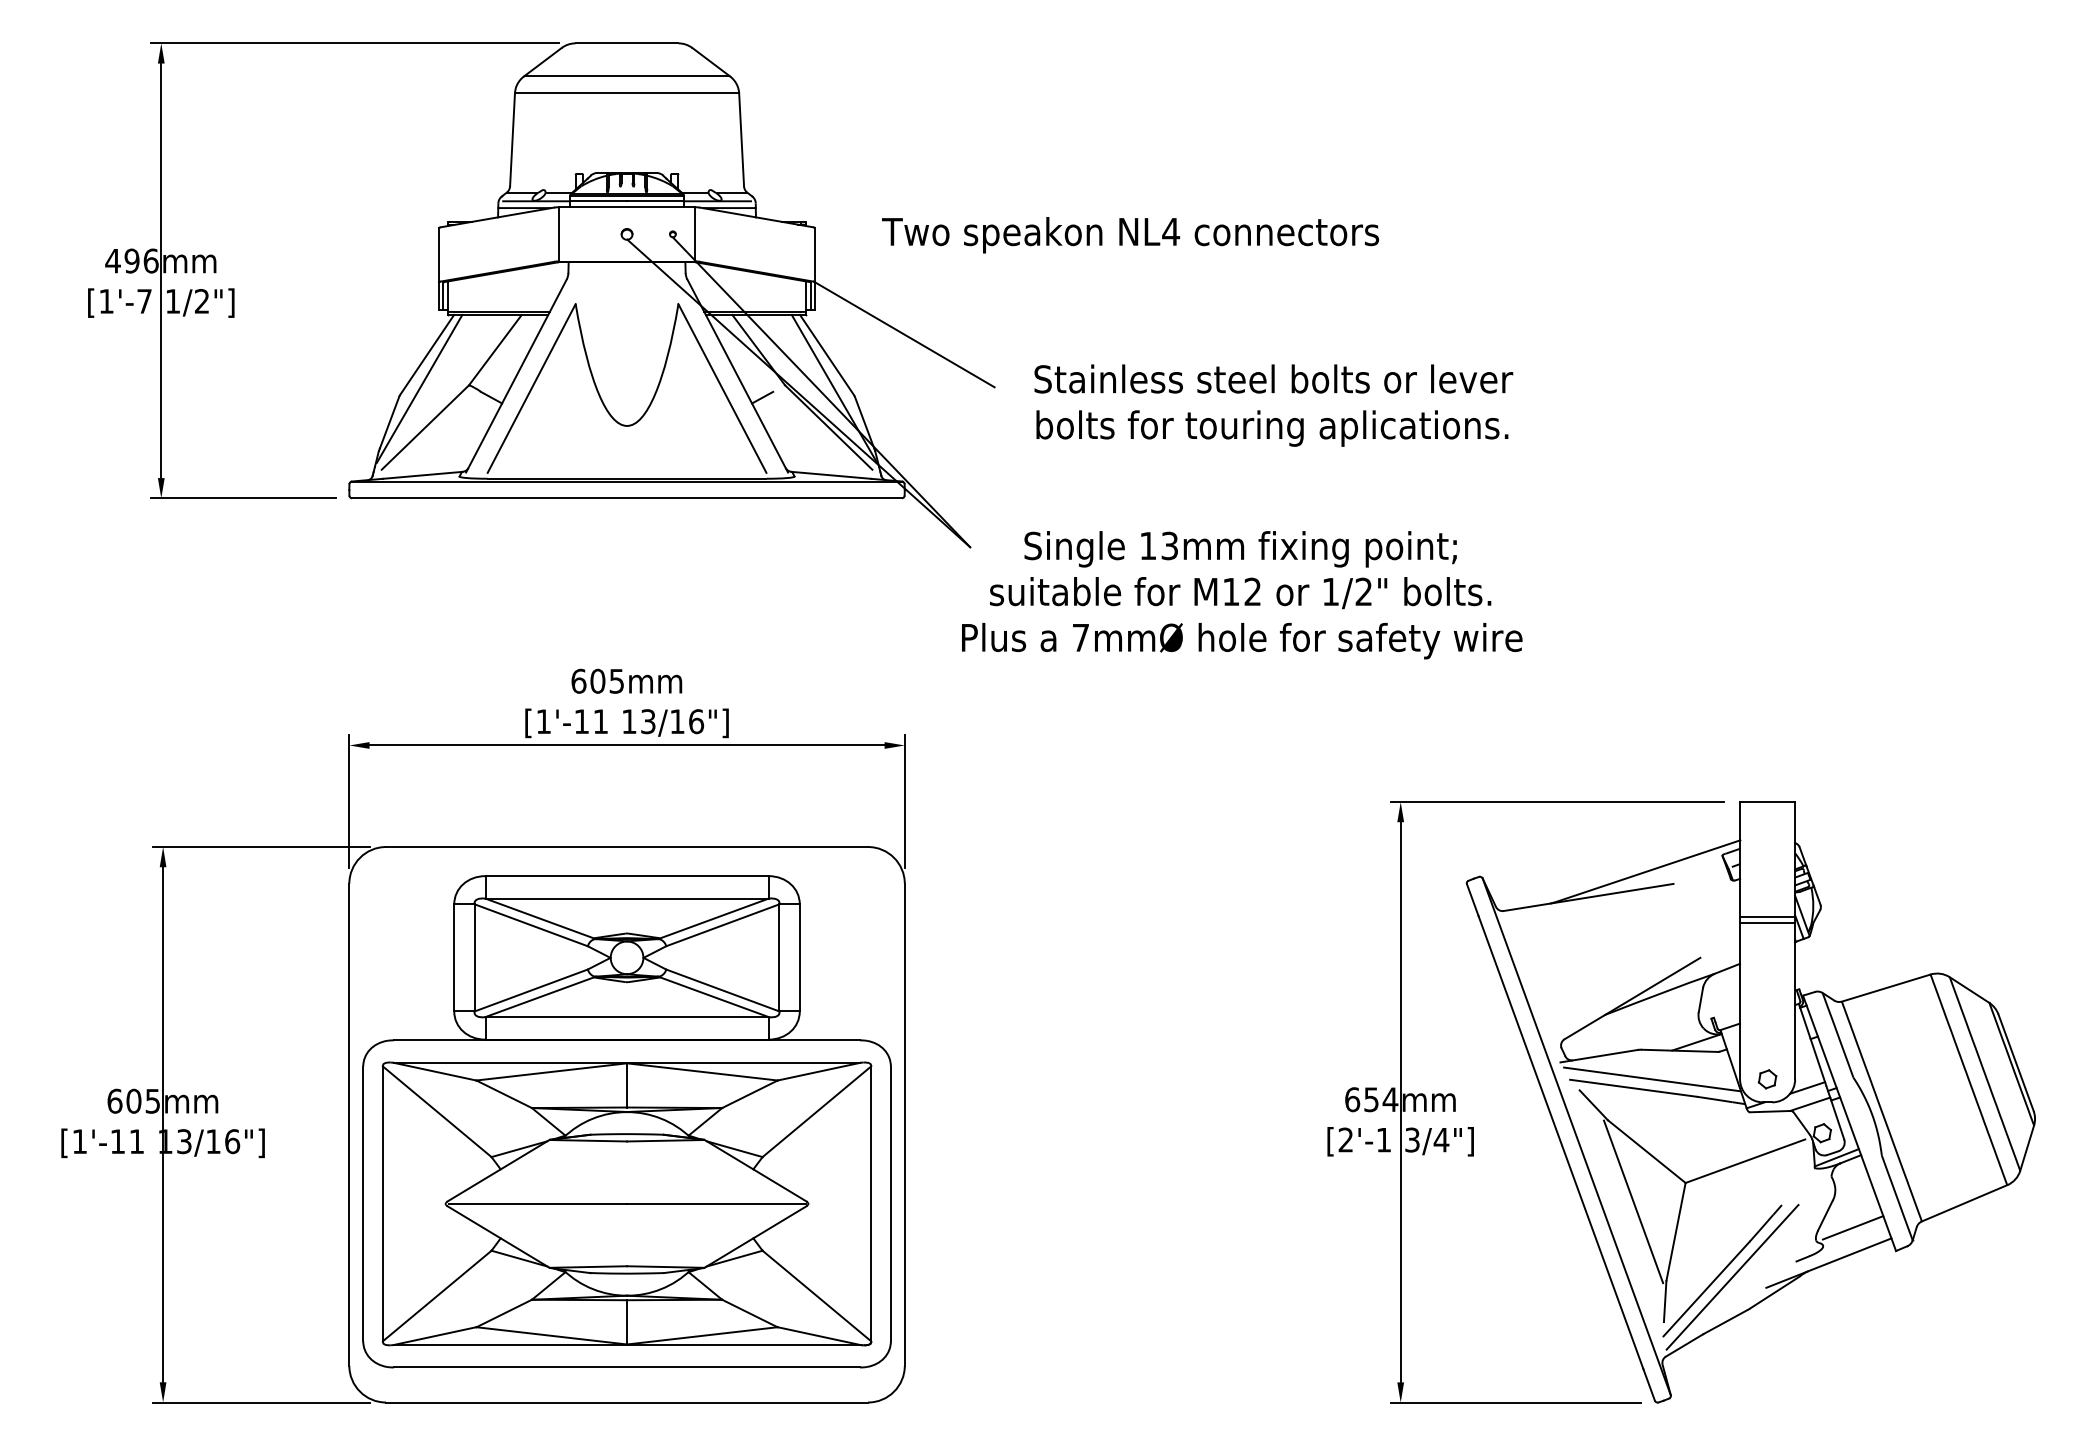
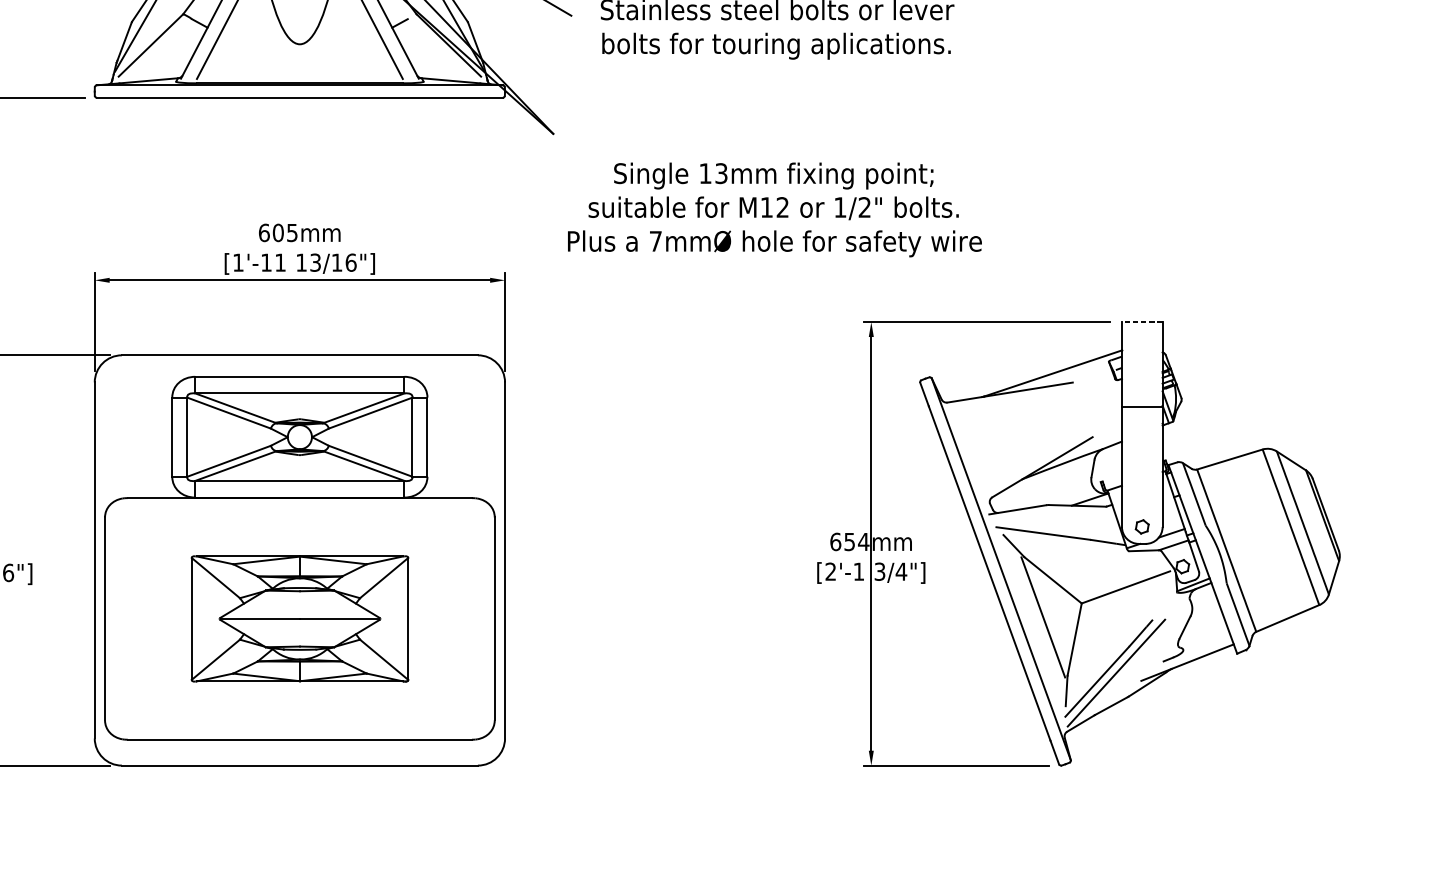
text: (1242, 595) -> (775, 210), moved
line: (1767, 802) -> (1142, 322), solid -> dashed
line: (1767, 922) -> (1142, 411), removed
line: (1652, 1079) -> (1057, 527), removed
part: (627, 1203) -> (300, 618), size x0.6
line: (1852, 1227) -> (1205, 636), removed

